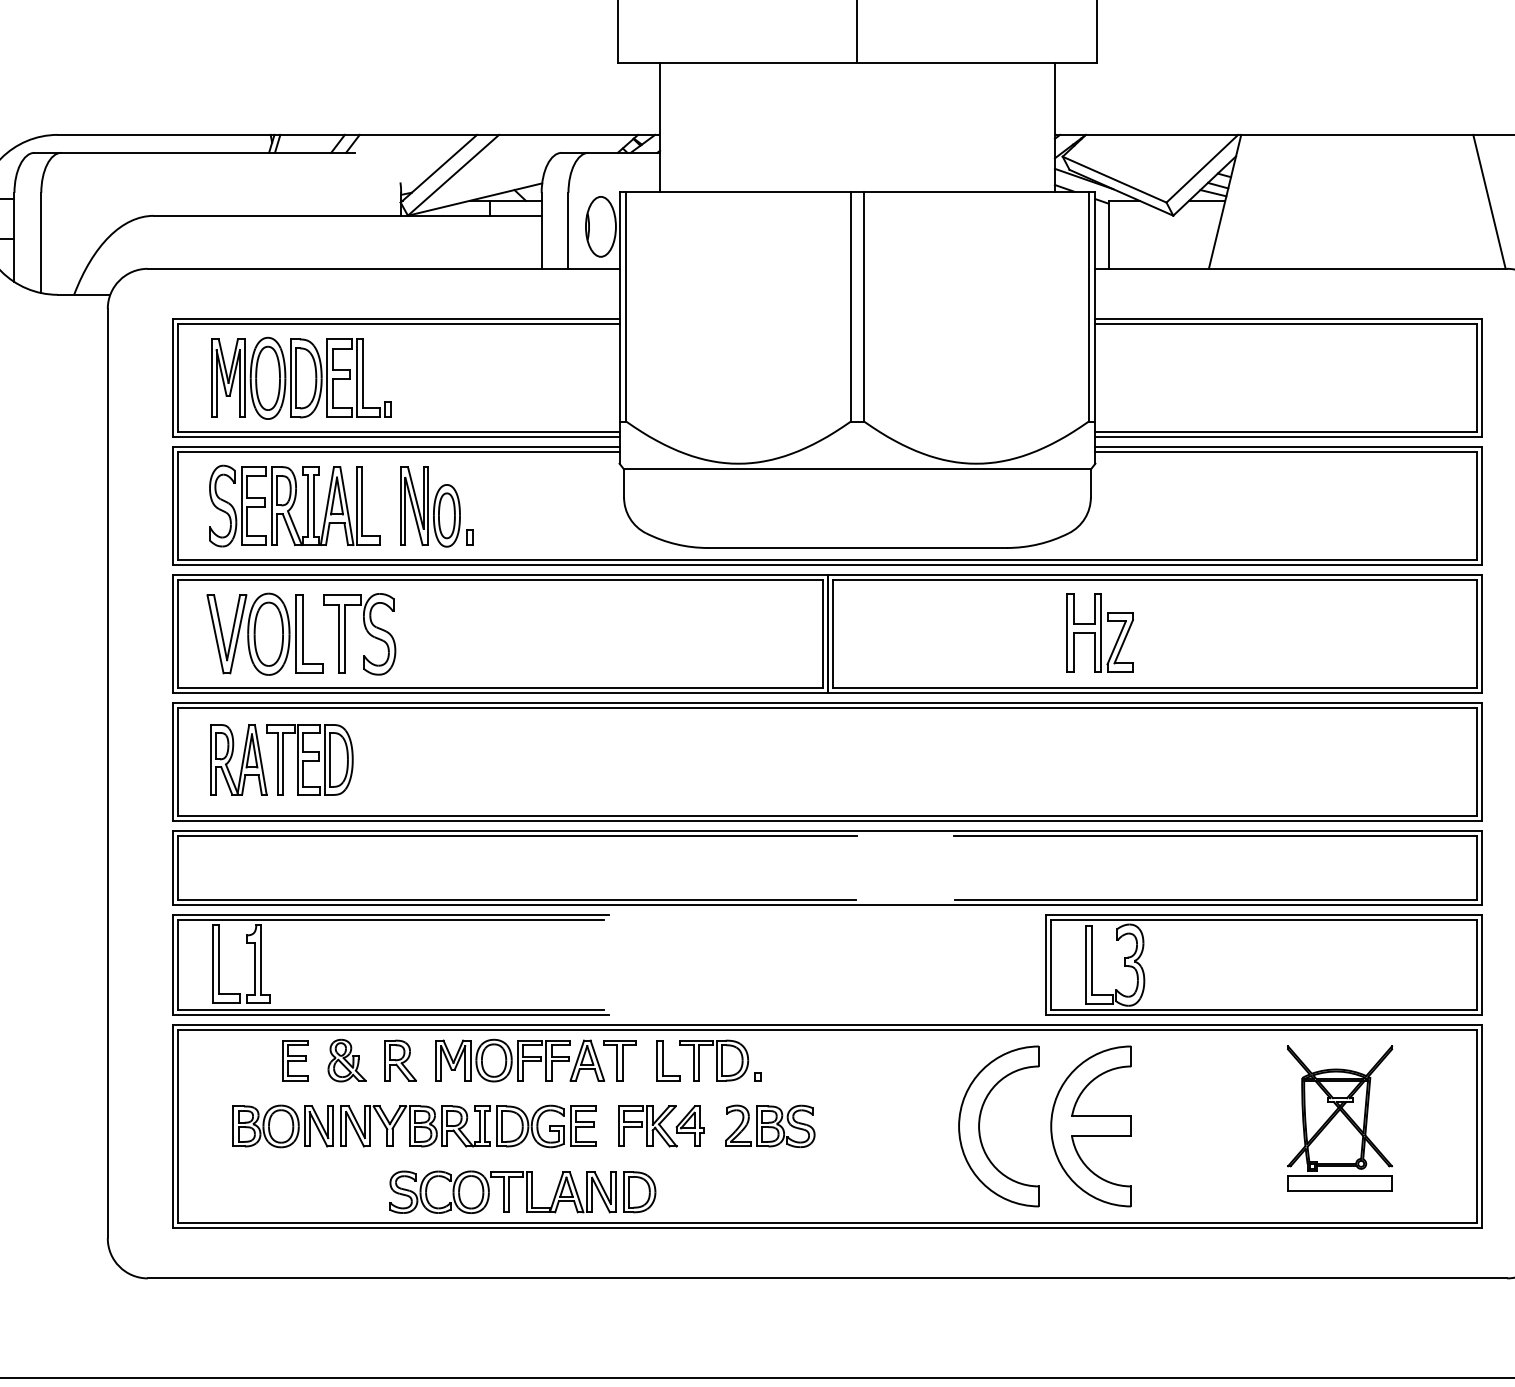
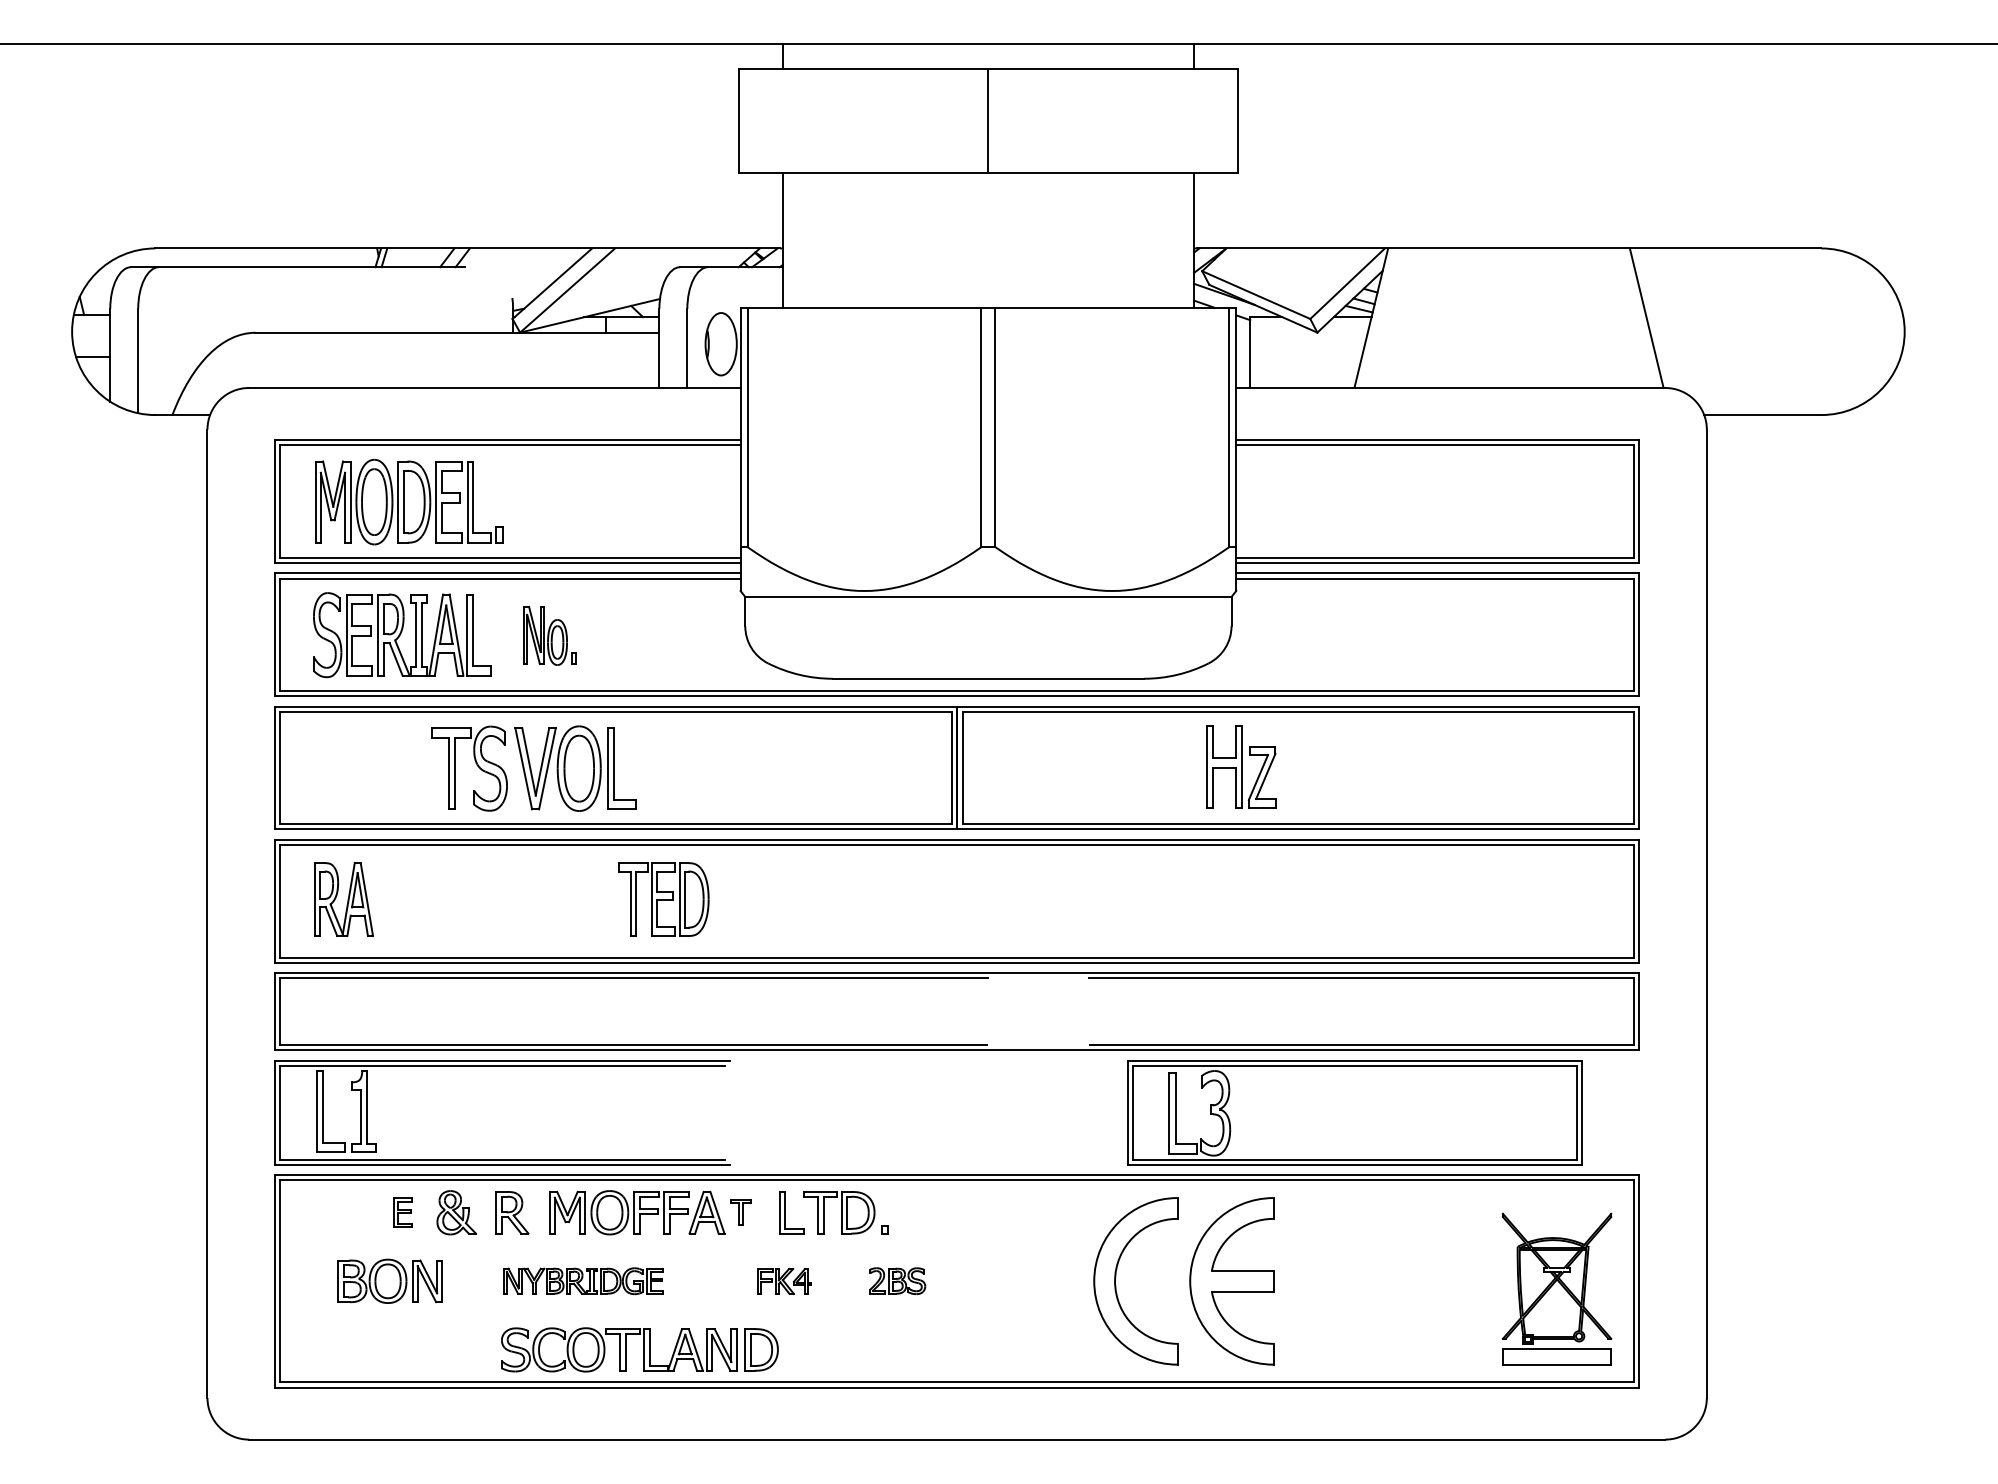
part: (436, 506) -> (549, 635), size x0.7
part: (265, 634) -> (575, 768), moved
part: (309, 759) -> (663, 899), moved
part: (1263, 964) -> (1354, 1112), moved
part: (295, 1060) -> (402, 1212), size x0.7
part: (619, 1060) -> (740, 1212), size x0.6
part: (1339, 1117) -> (1556, 1288), moved
part: (468, 1125) -> (583, 1280), size x0.6
part: (770, 1125) -> (897, 1280), size x0.6
part: (661, 1126) -> (784, 1281), size x0.6

